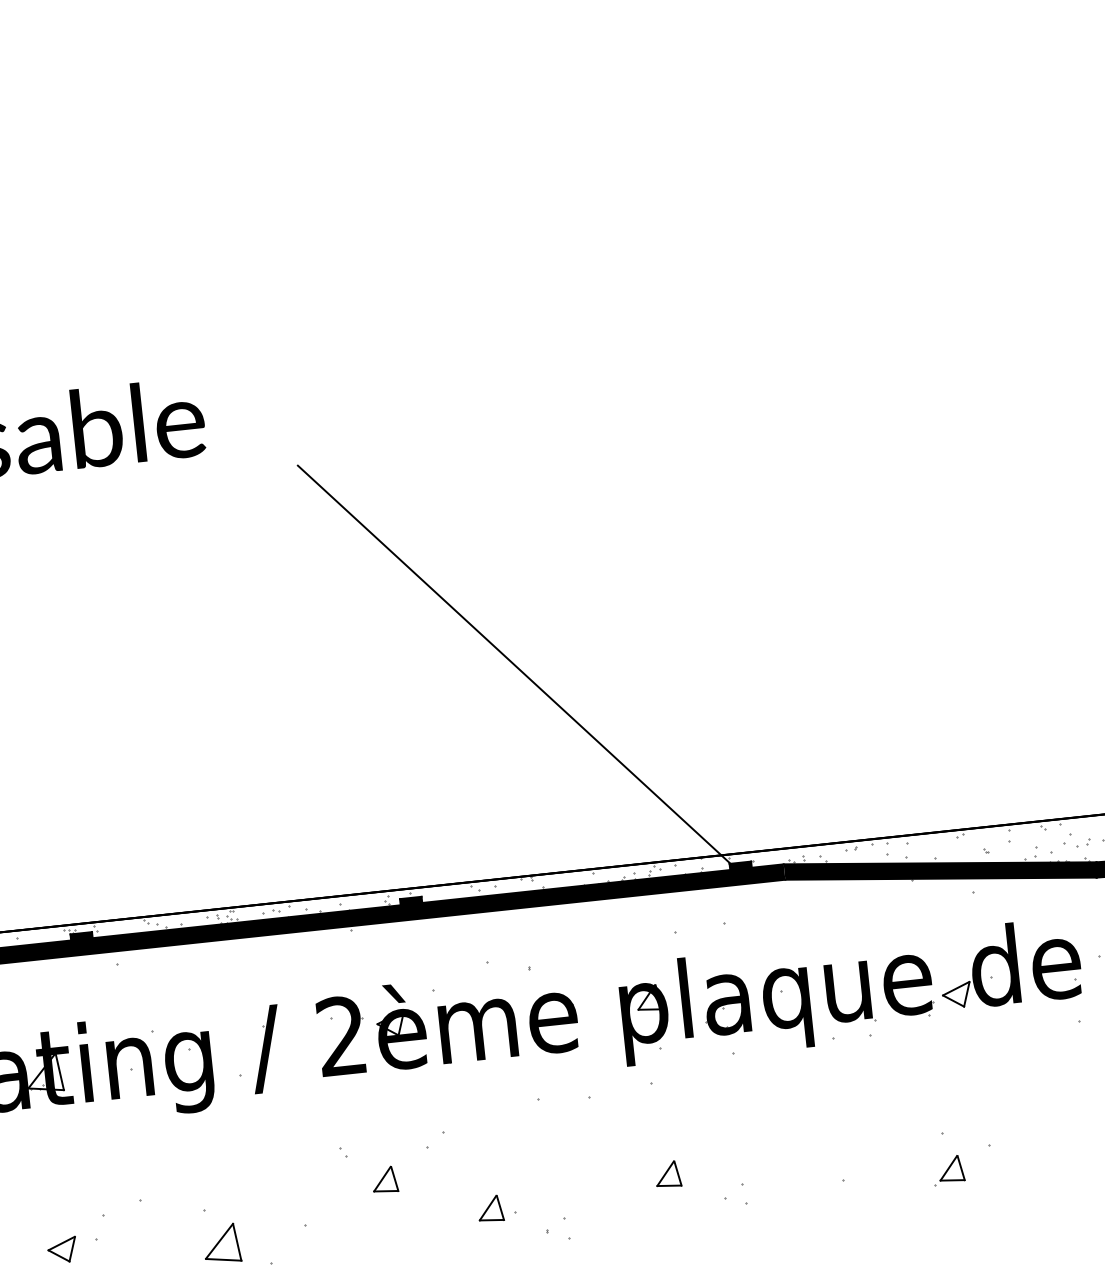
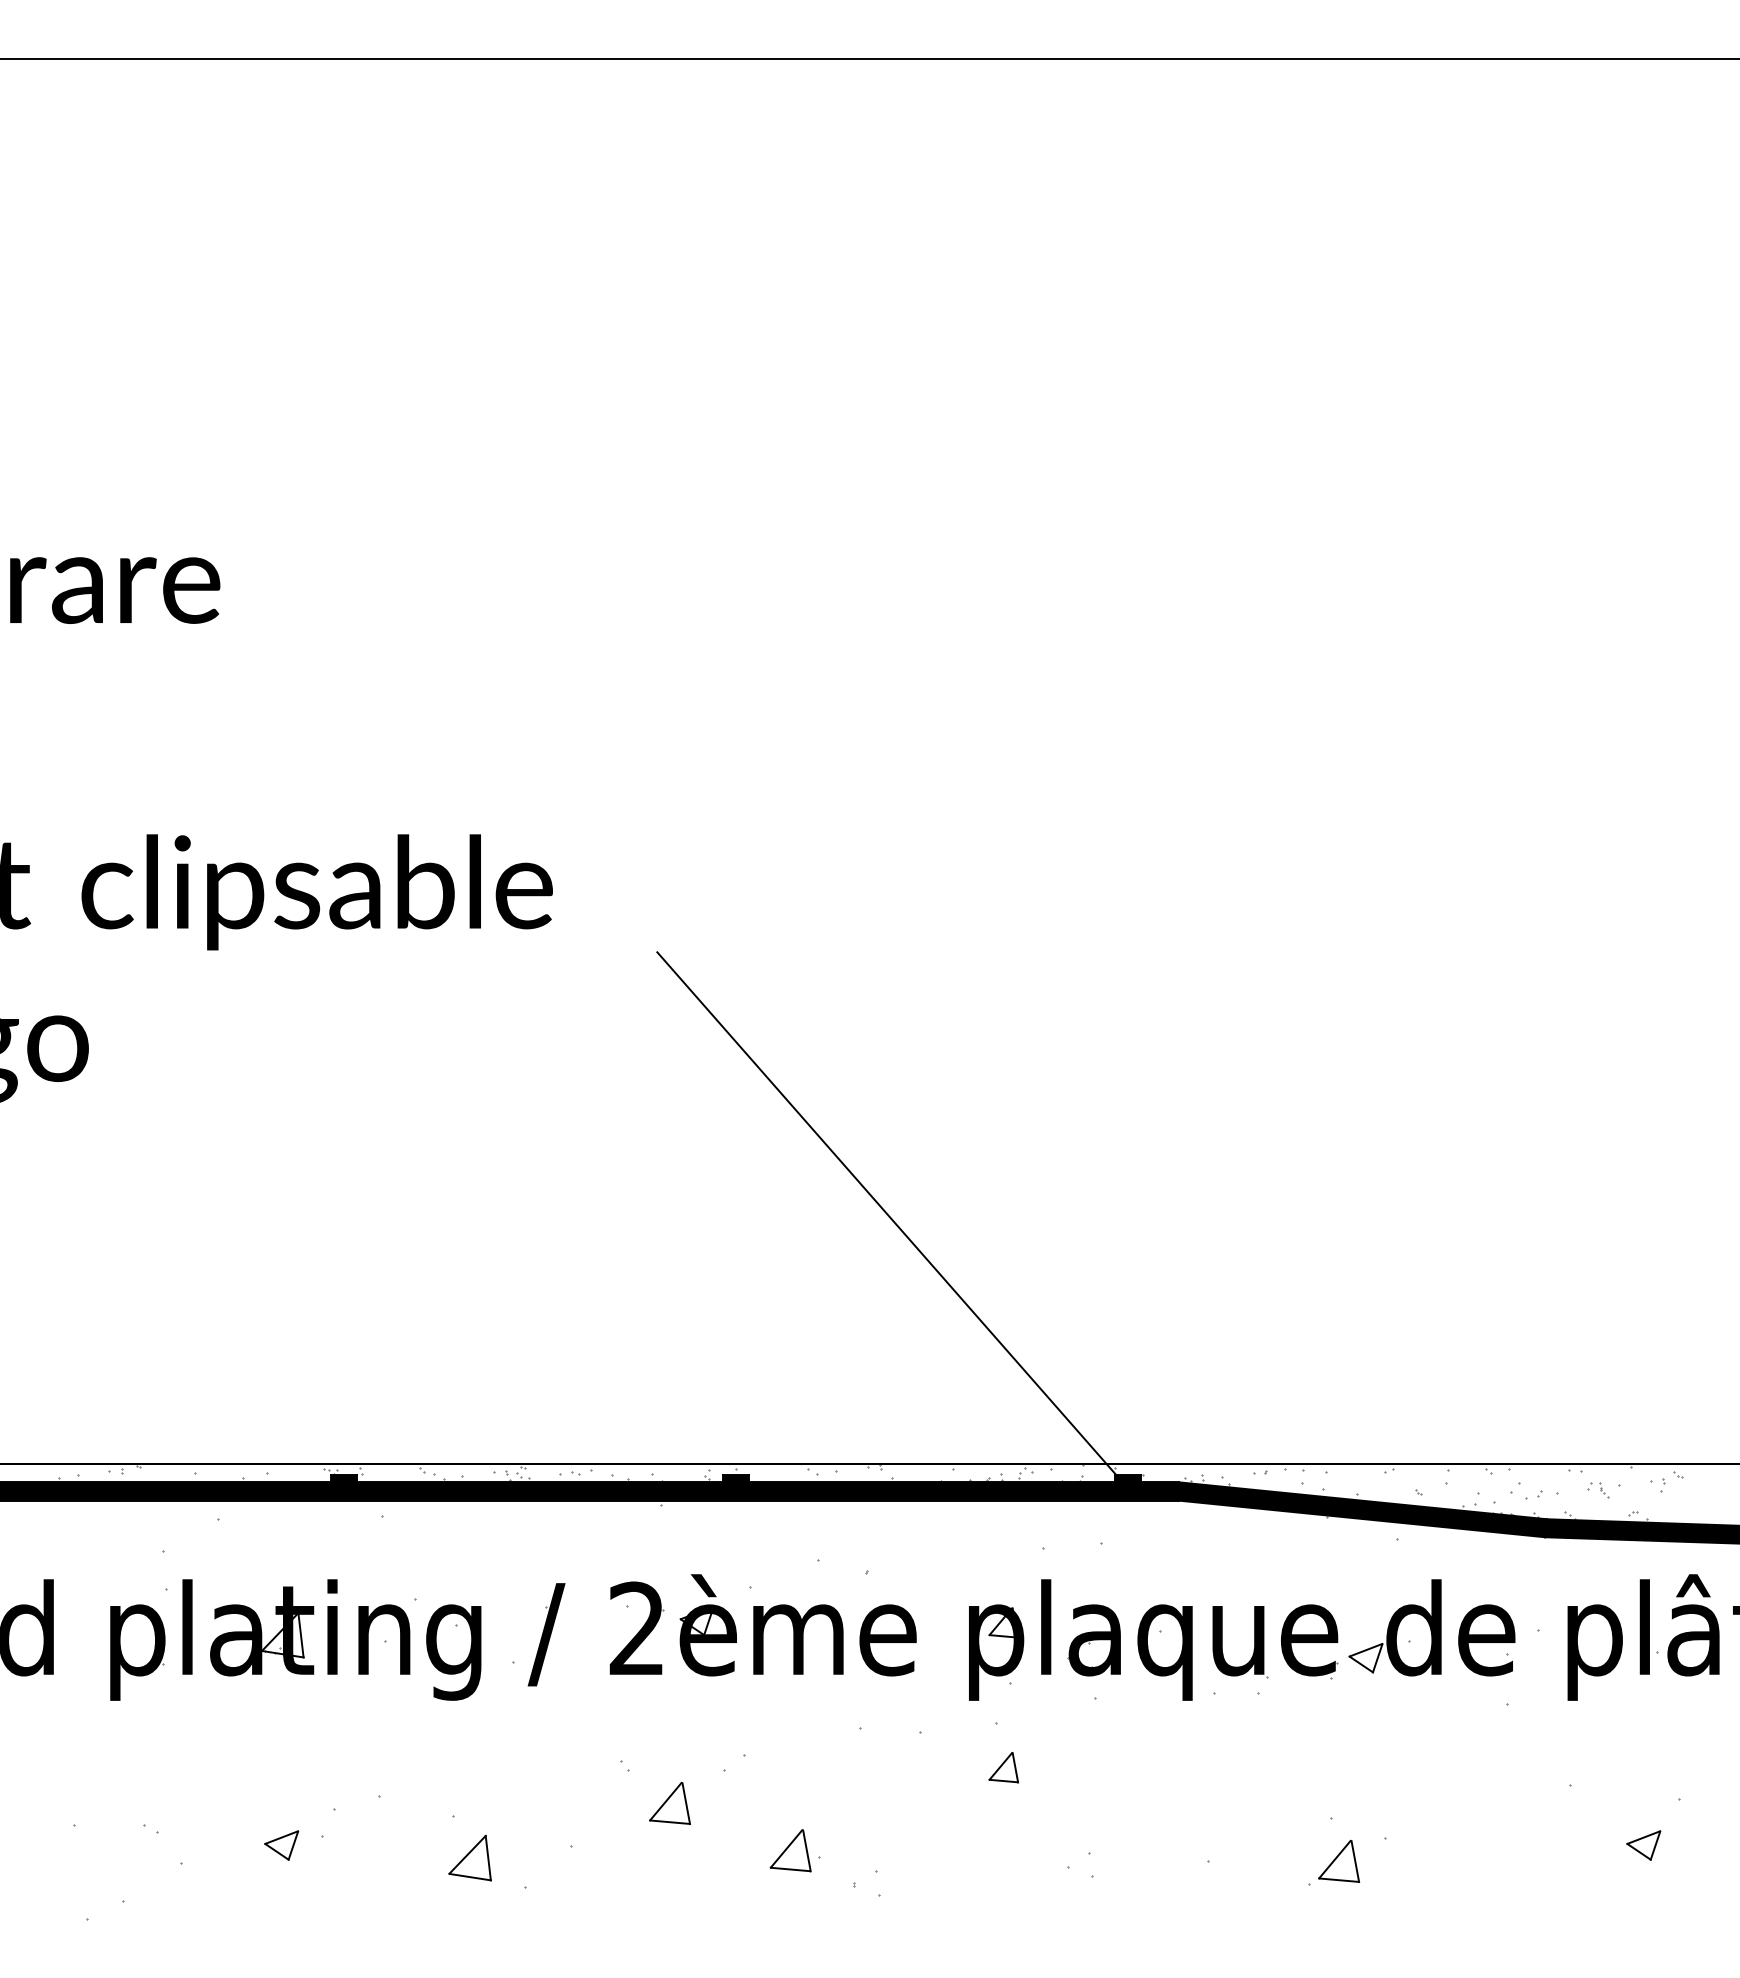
part: (948, 1169) -> (1333, 1862), size x1.4
part: (667, 1174) -> (1003, 1767), moved
part: (384, 1180) -> (669, 1803), size x1.4
part: (490, 1208) -> (790, 1850), size x1.4

